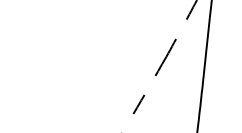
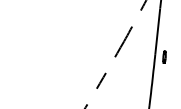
part: (214, 75) -> (163, 56), added

